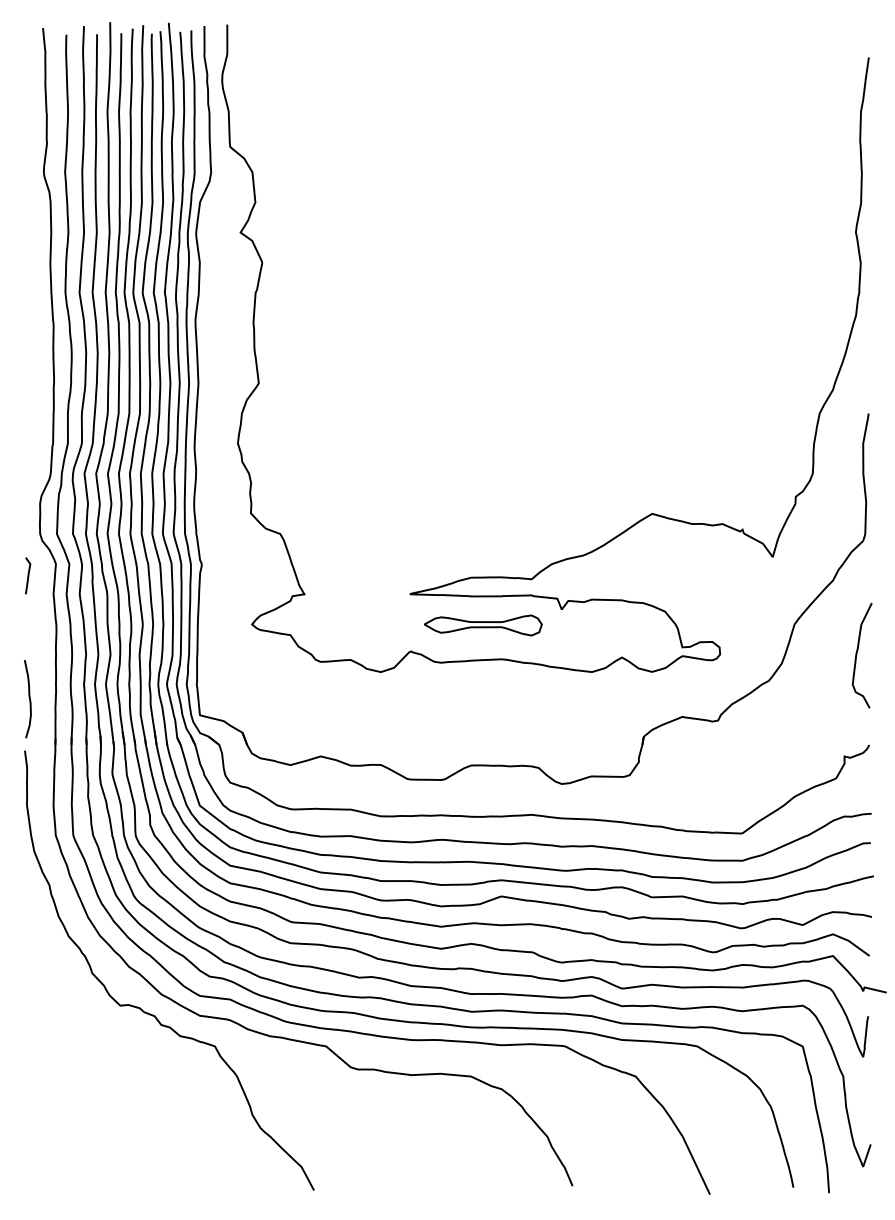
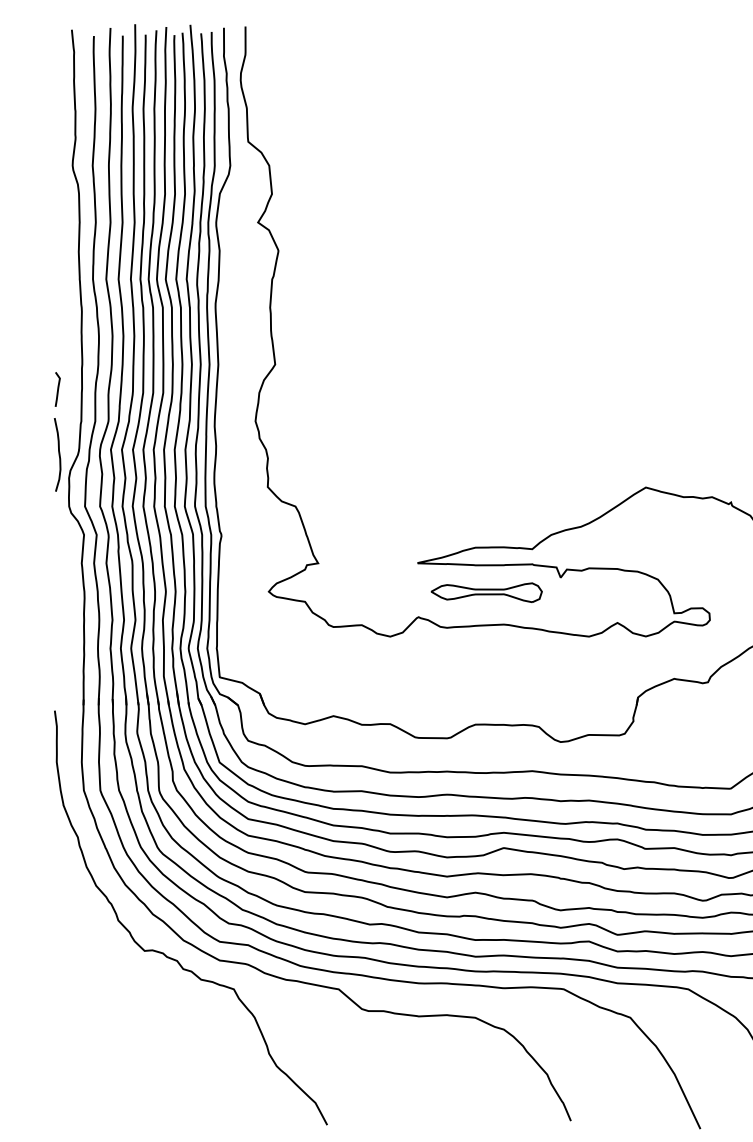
line: (28, 575) -> (58, 389), moved
curve: (29, 699) -> (59, 455), moved

